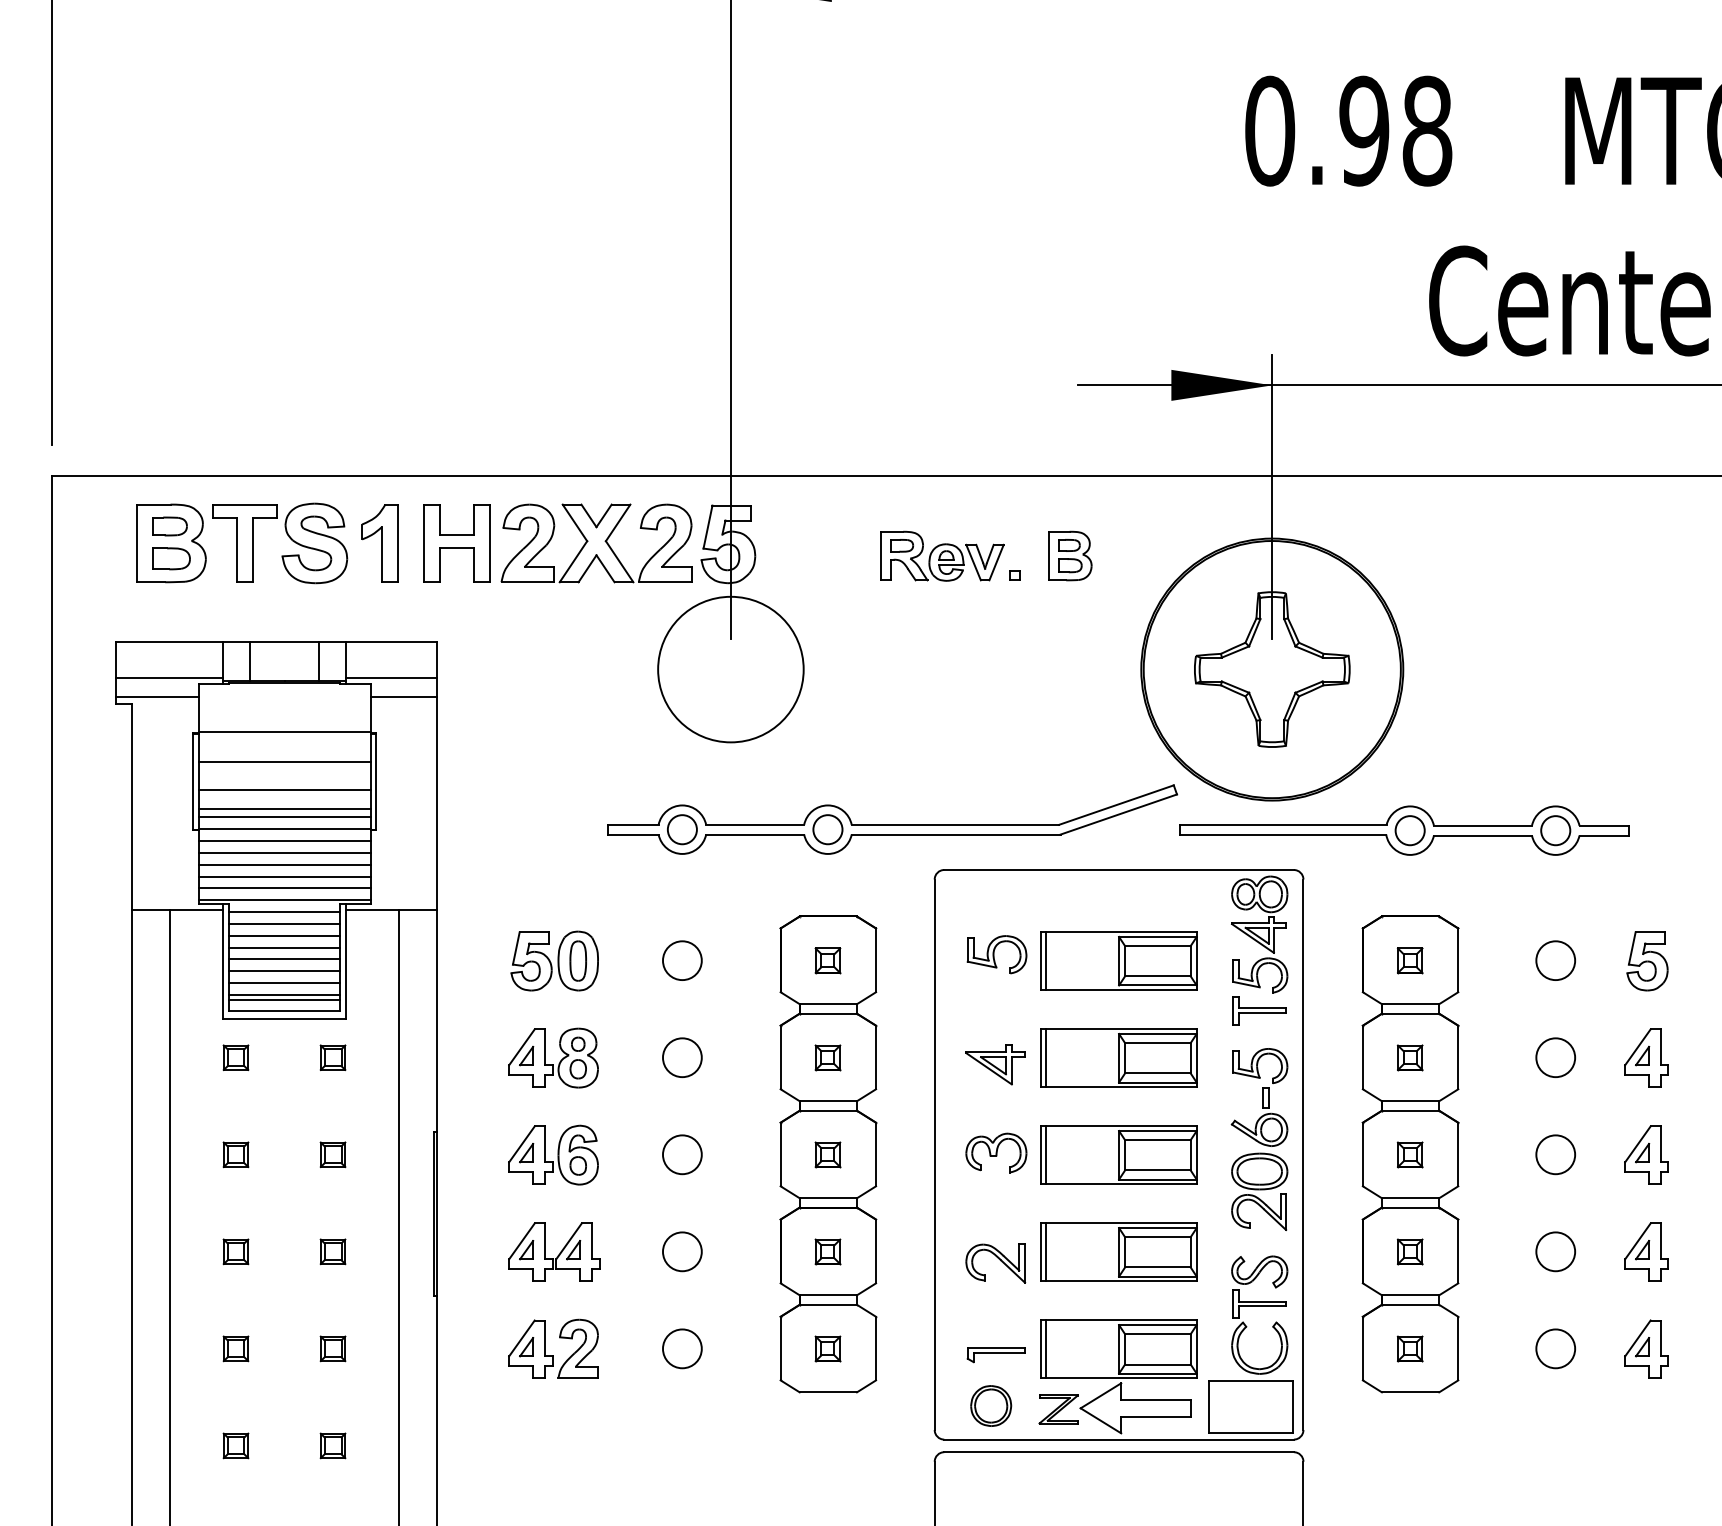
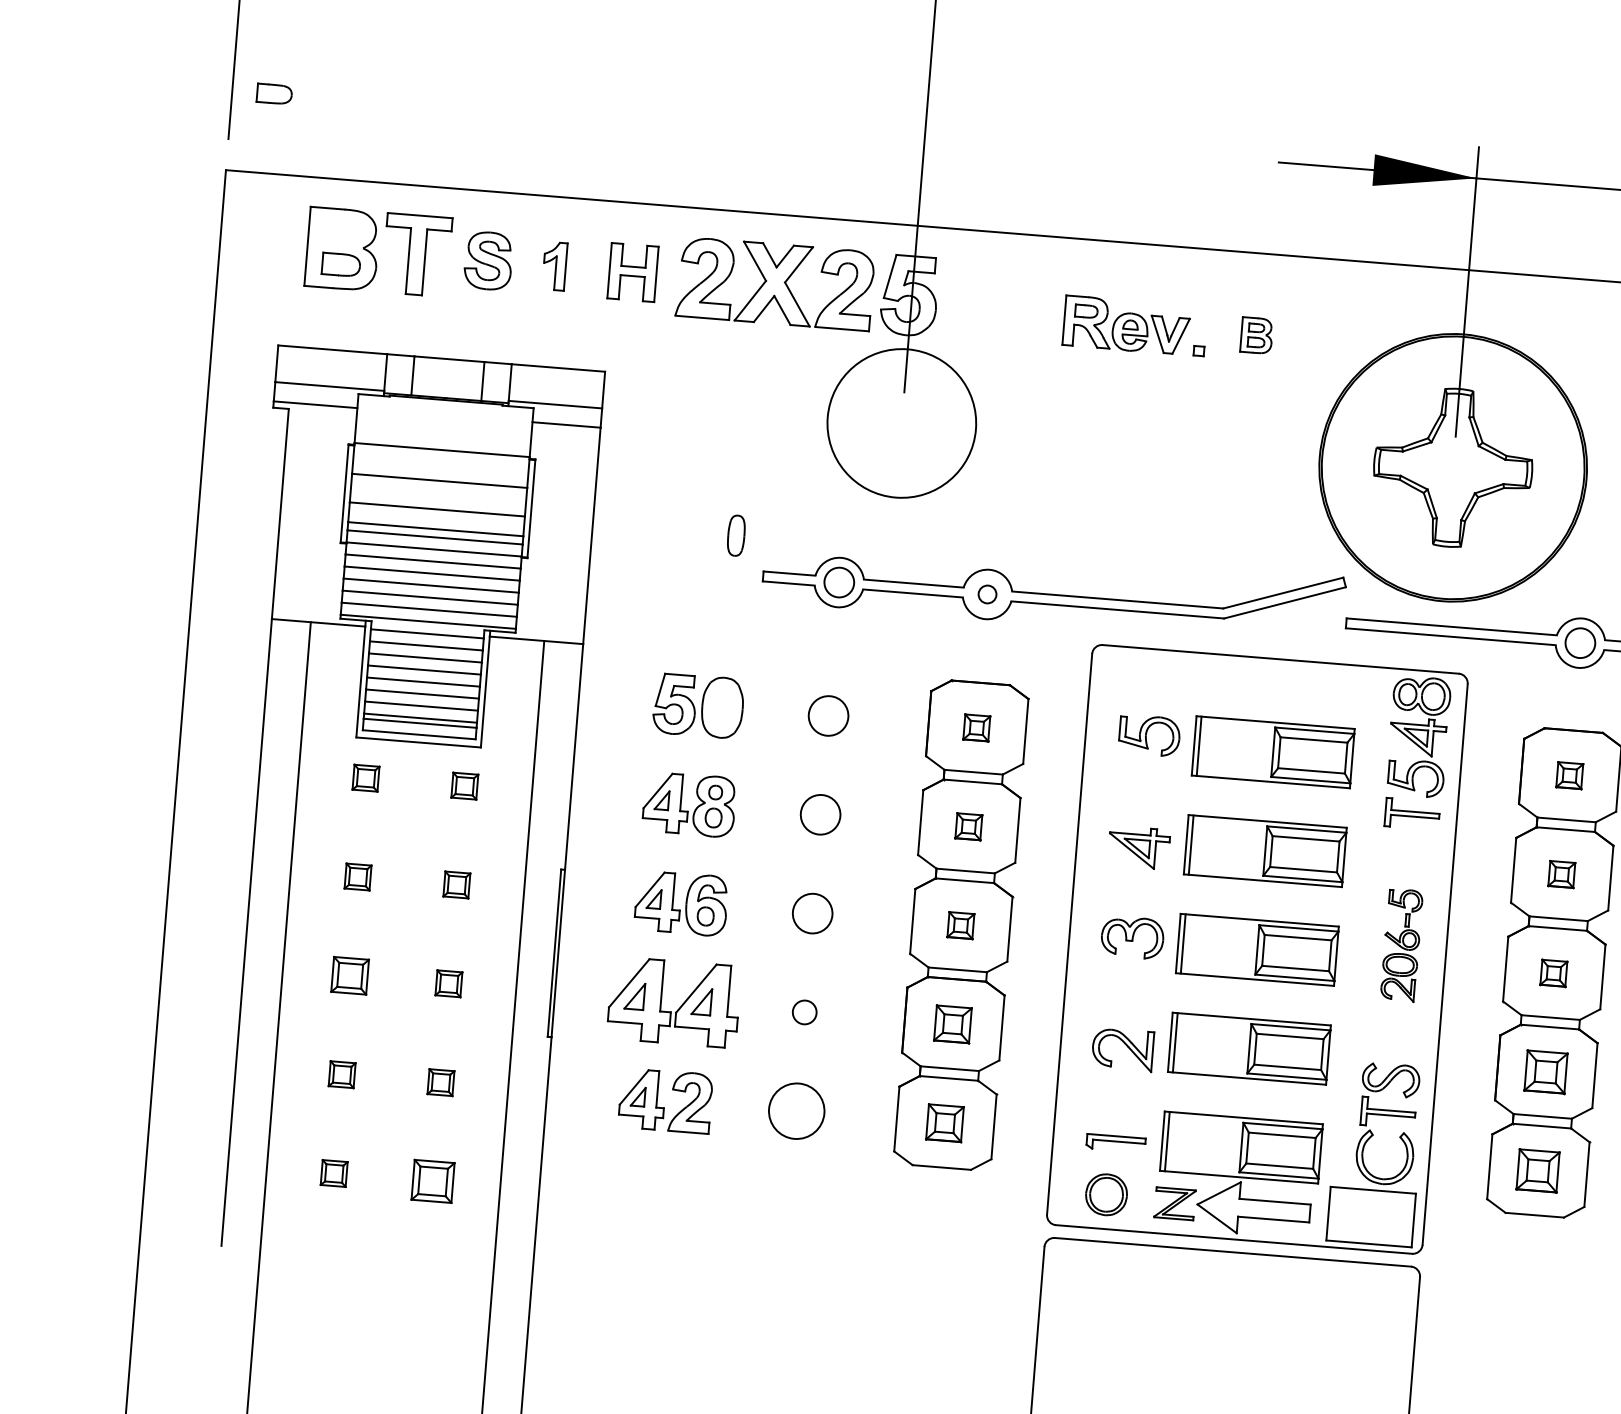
part: (169, 526) -> (273, 94), moved
part: (314, 543) -> (488, 260), size x0.7
part: (379, 543) -> (554, 266), size x0.6
part: (456, 543) -> (632, 272), size x0.7
part: (1070, 555) -> (1257, 335), size x0.7
circle: (827, 829) -> (987, 594), size x0.6
part: (577, 960) -> (735, 535), moved
part: (1259, 1139) -> (1401, 945), size x0.6
part: (235, 1251) -> (349, 975), size x1.4
part: (554, 1251) -> (674, 1001), size x1.4
circle: (682, 1251) -> (804, 1012), size x0.6
part: (827, 1251) -> (952, 1024), size x1.4
part: (1409, 1251) -> (1545, 1071), size x1.6
circle: (682, 1348) -> (796, 1110), size x1.4
part: (827, 1348) -> (944, 1122), size x1.4
part: (1409, 1348) -> (1537, 1170), size x1.6
part: (332, 1445) -> (432, 1181), size x1.6

